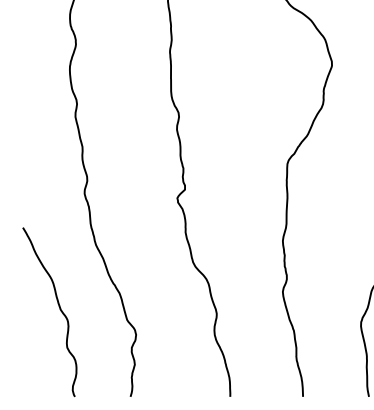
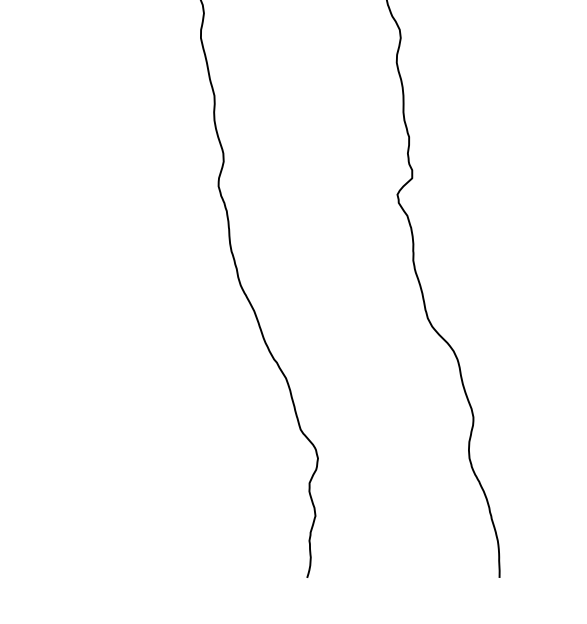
curve: (59, 309) -> (170, 409), removed

